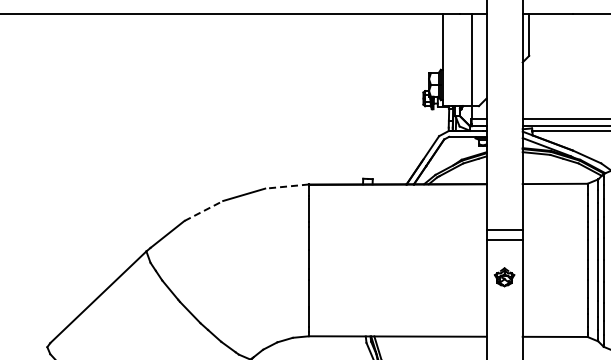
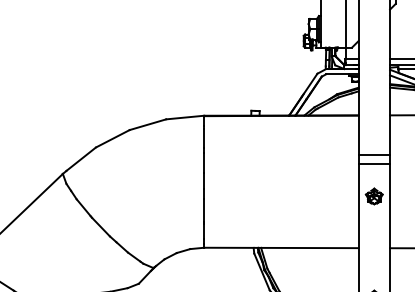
line: (287, 186) -> (185, 117), dashed -> solid
line: (203, 210) -> (112, 138), dashed -> solid

